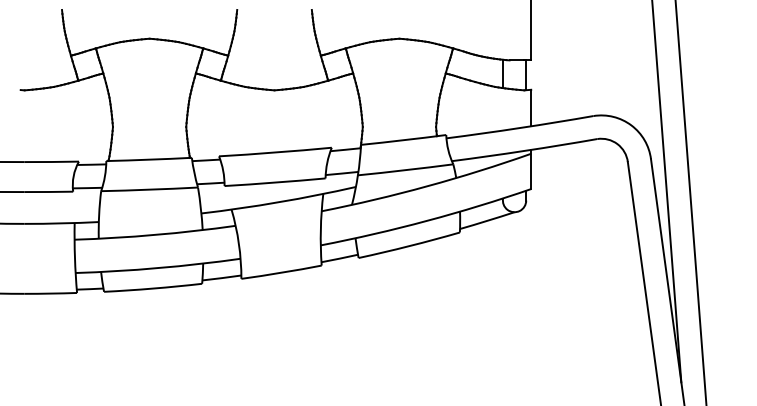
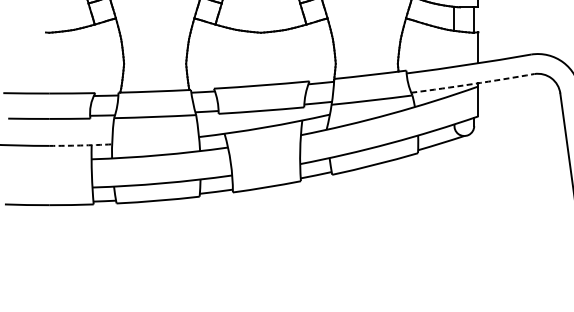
arc: (524, 150) -> (472, 83), solid -> dashed
arc: (61, 223) -> (80, 145), solid -> dashed

